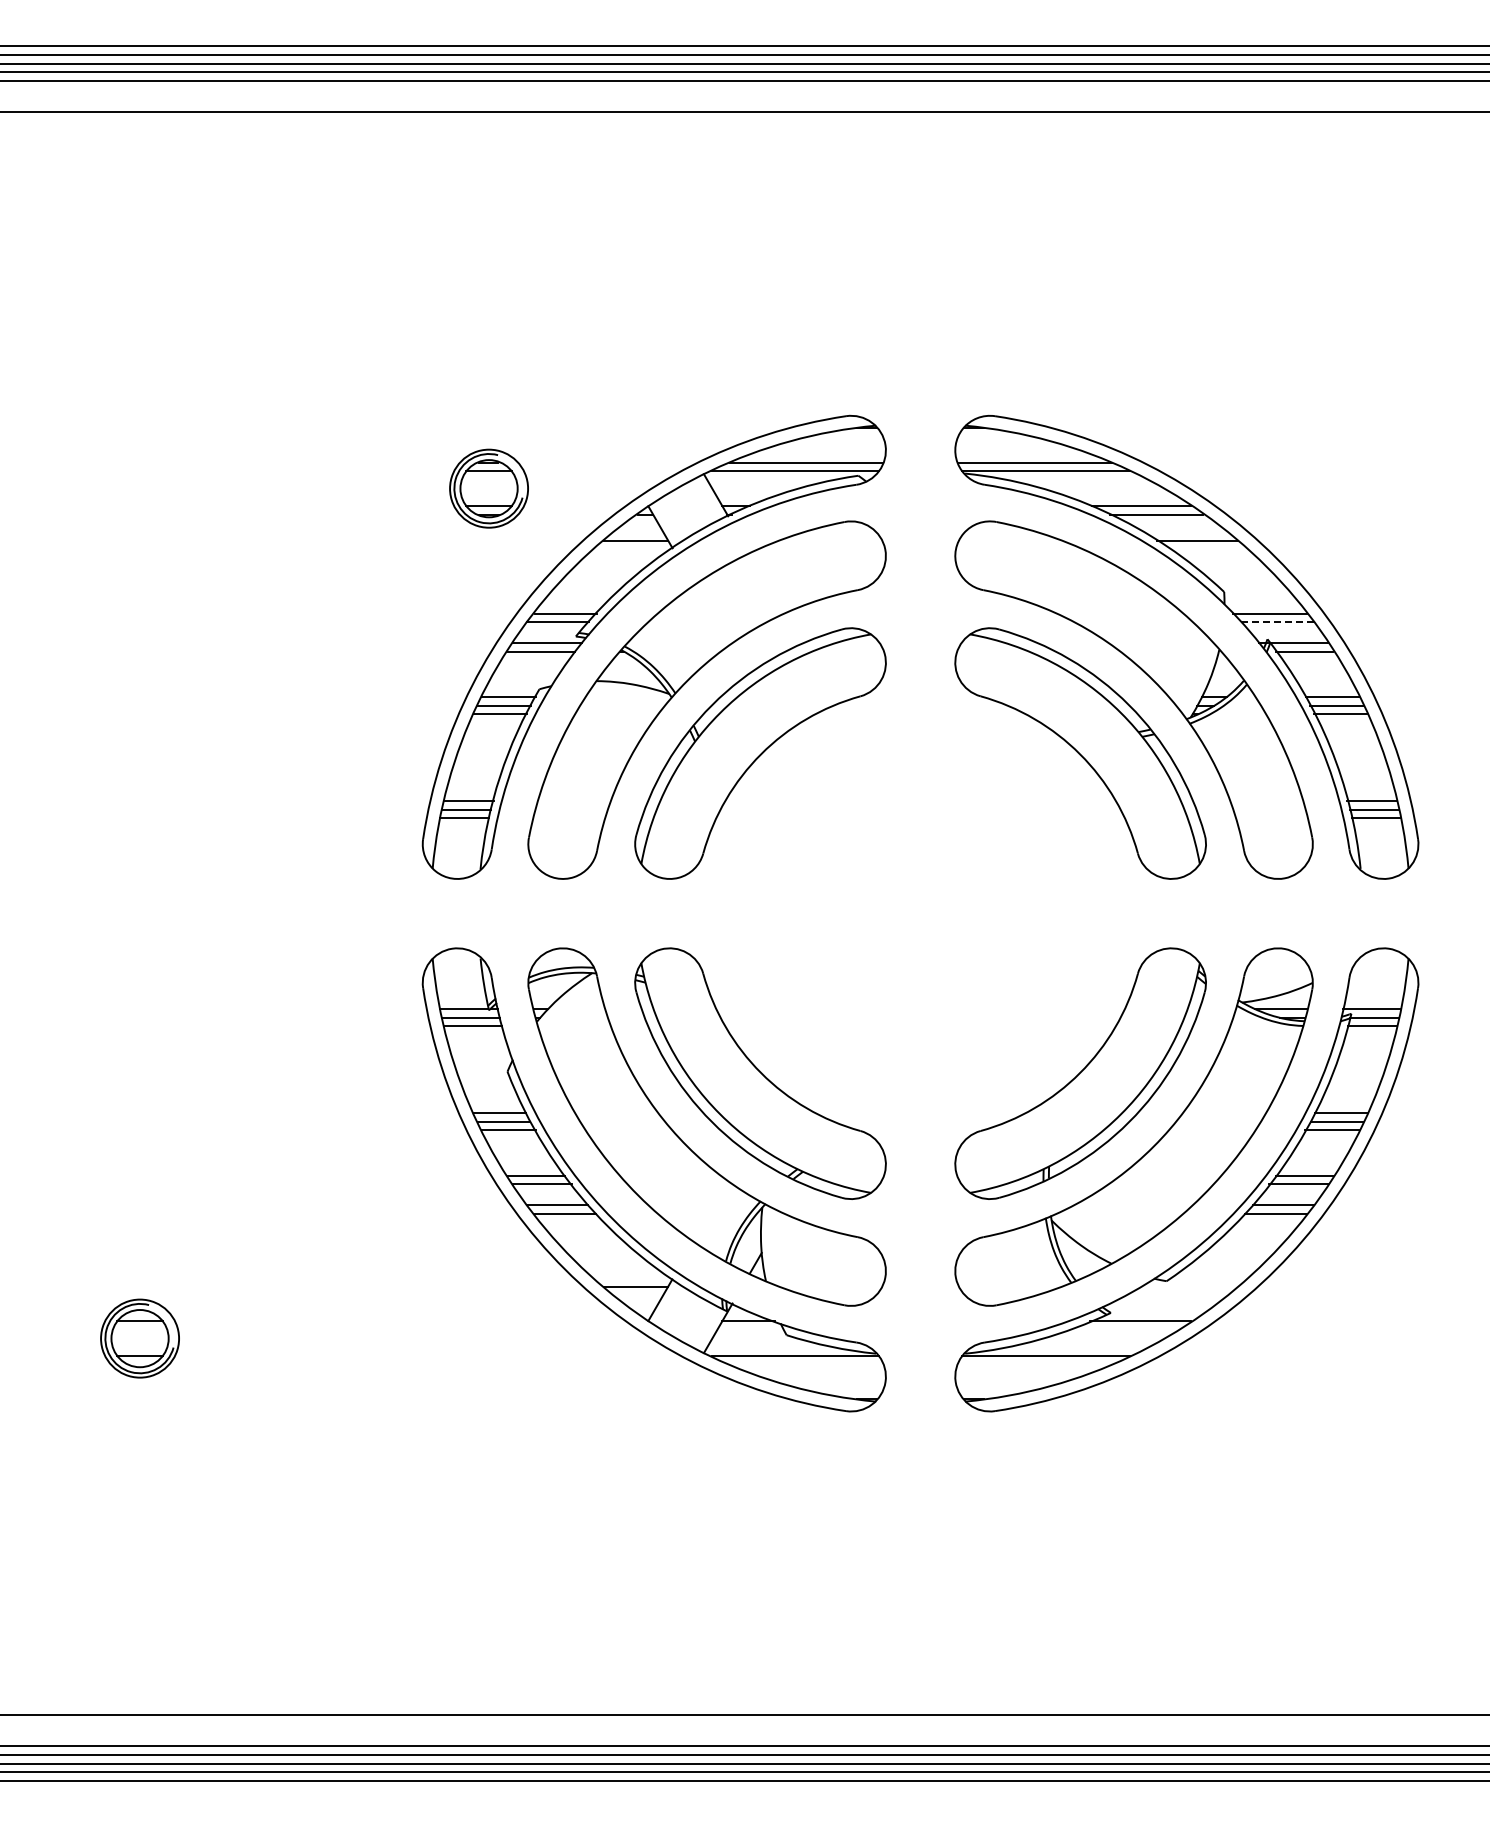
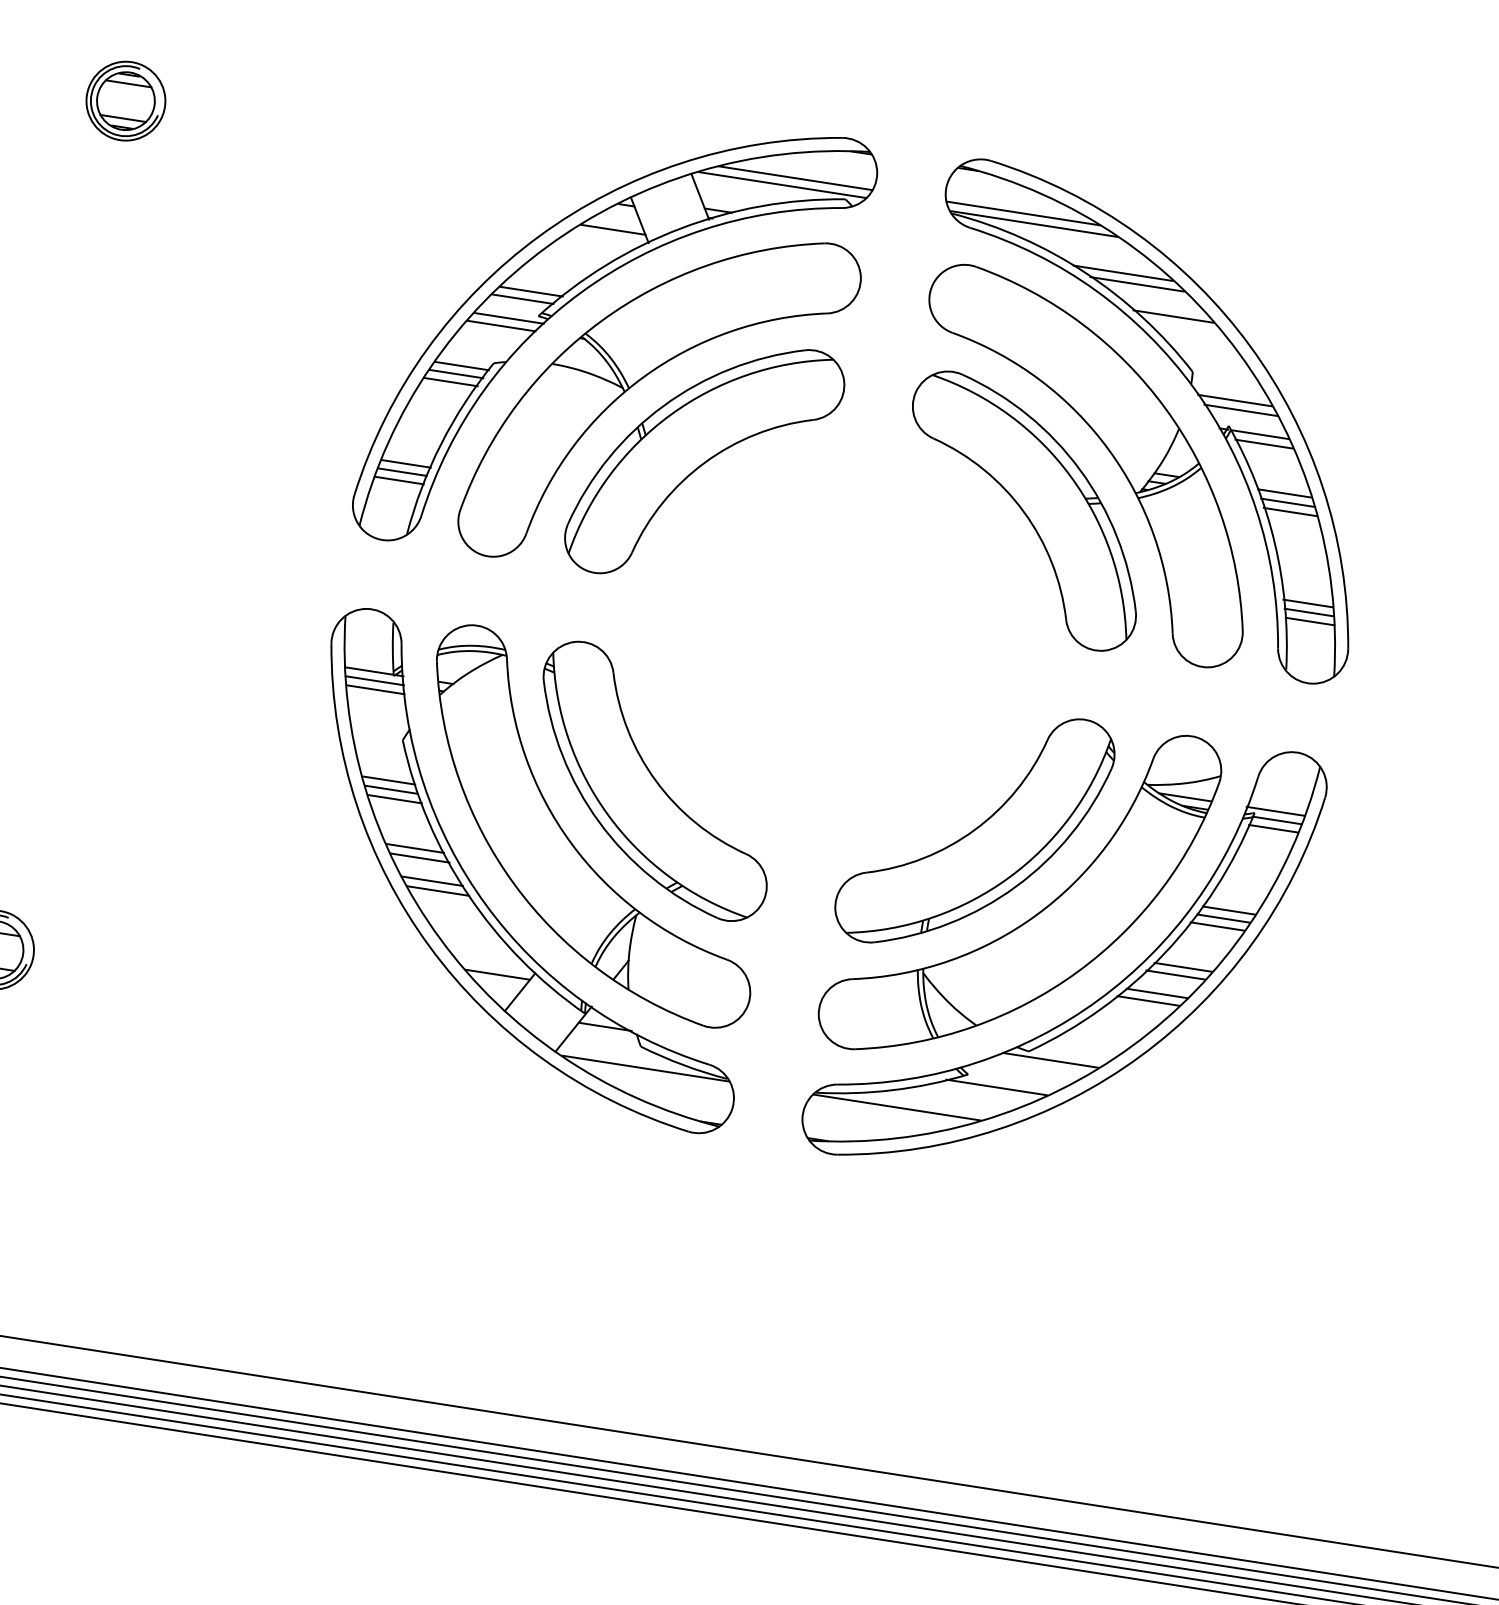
part: (488, 488) -> (125, 100), moved
line: (1277, 622) -> (1241, 410), dashed -> solid
line: (1189, 1286) -> (1050, 1060), added

